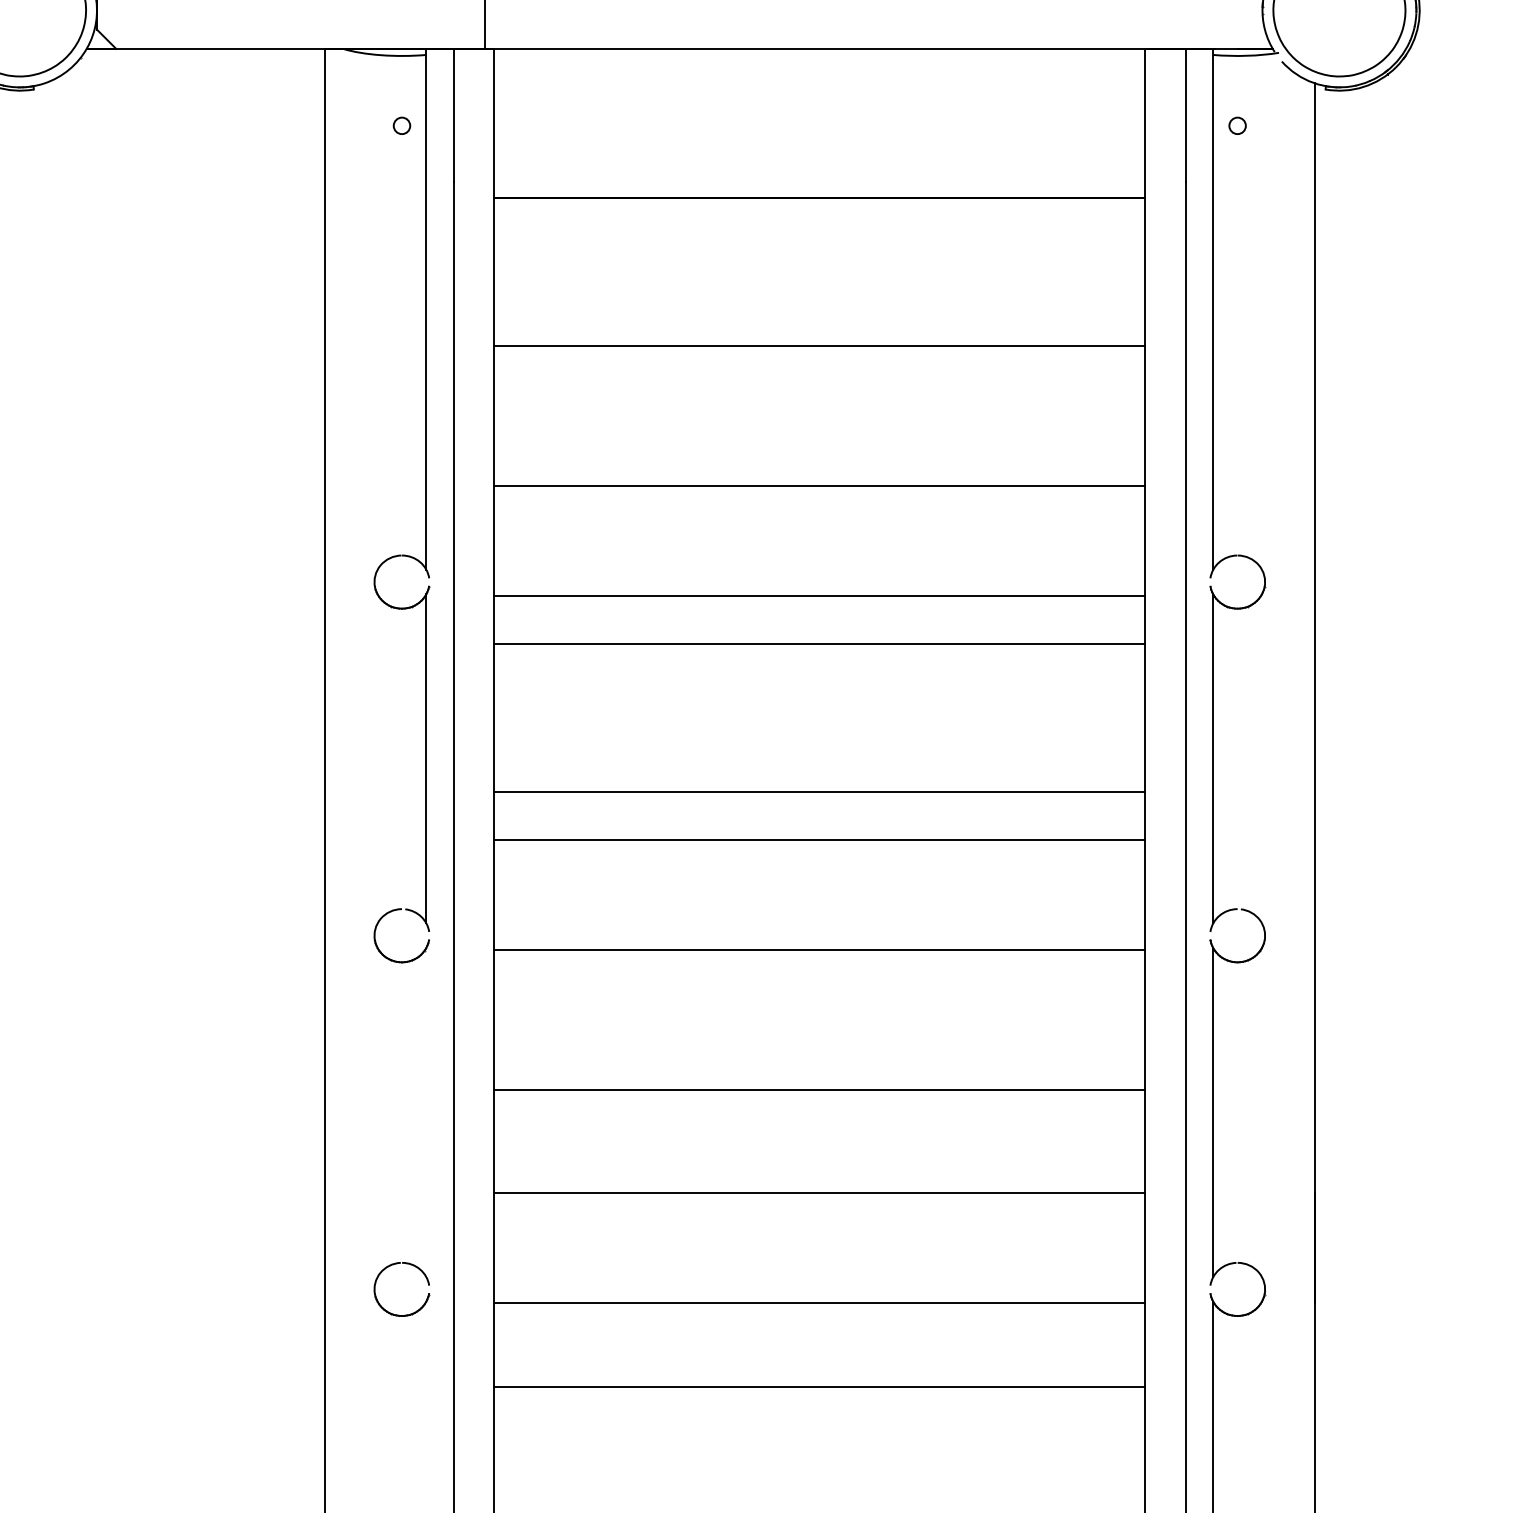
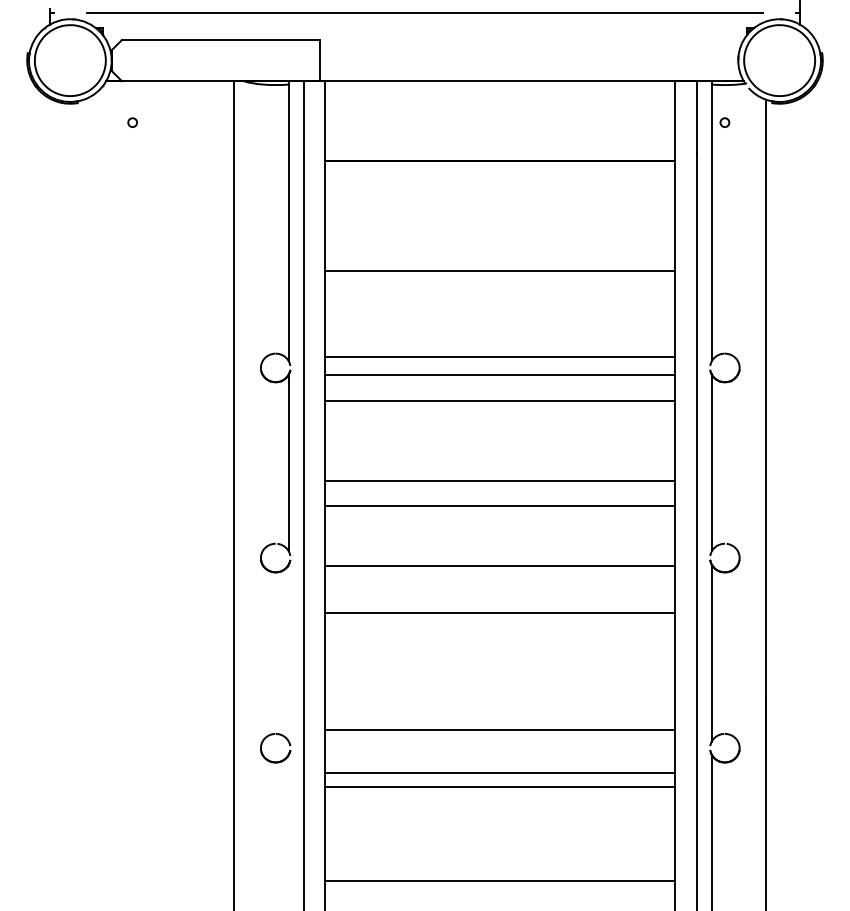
circle: (401, 125) -> (132, 122), moved
line: (820, 346) -> (500, 271), moved
line: (820, 486) -> (500, 357), moved
line: (820, 1089) -> (500, 612), moved
line: (820, 1193) -> (500, 729), moved
line: (820, 1303) -> (500, 786), moved
line: (820, 1386) -> (500, 772), moved

